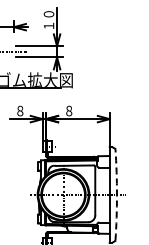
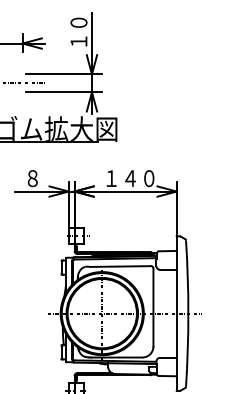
text: (80, 110) -> (129, 177), ８ -> １４０
arc: (116, 194) -> (187, 312), dashed -> solid

